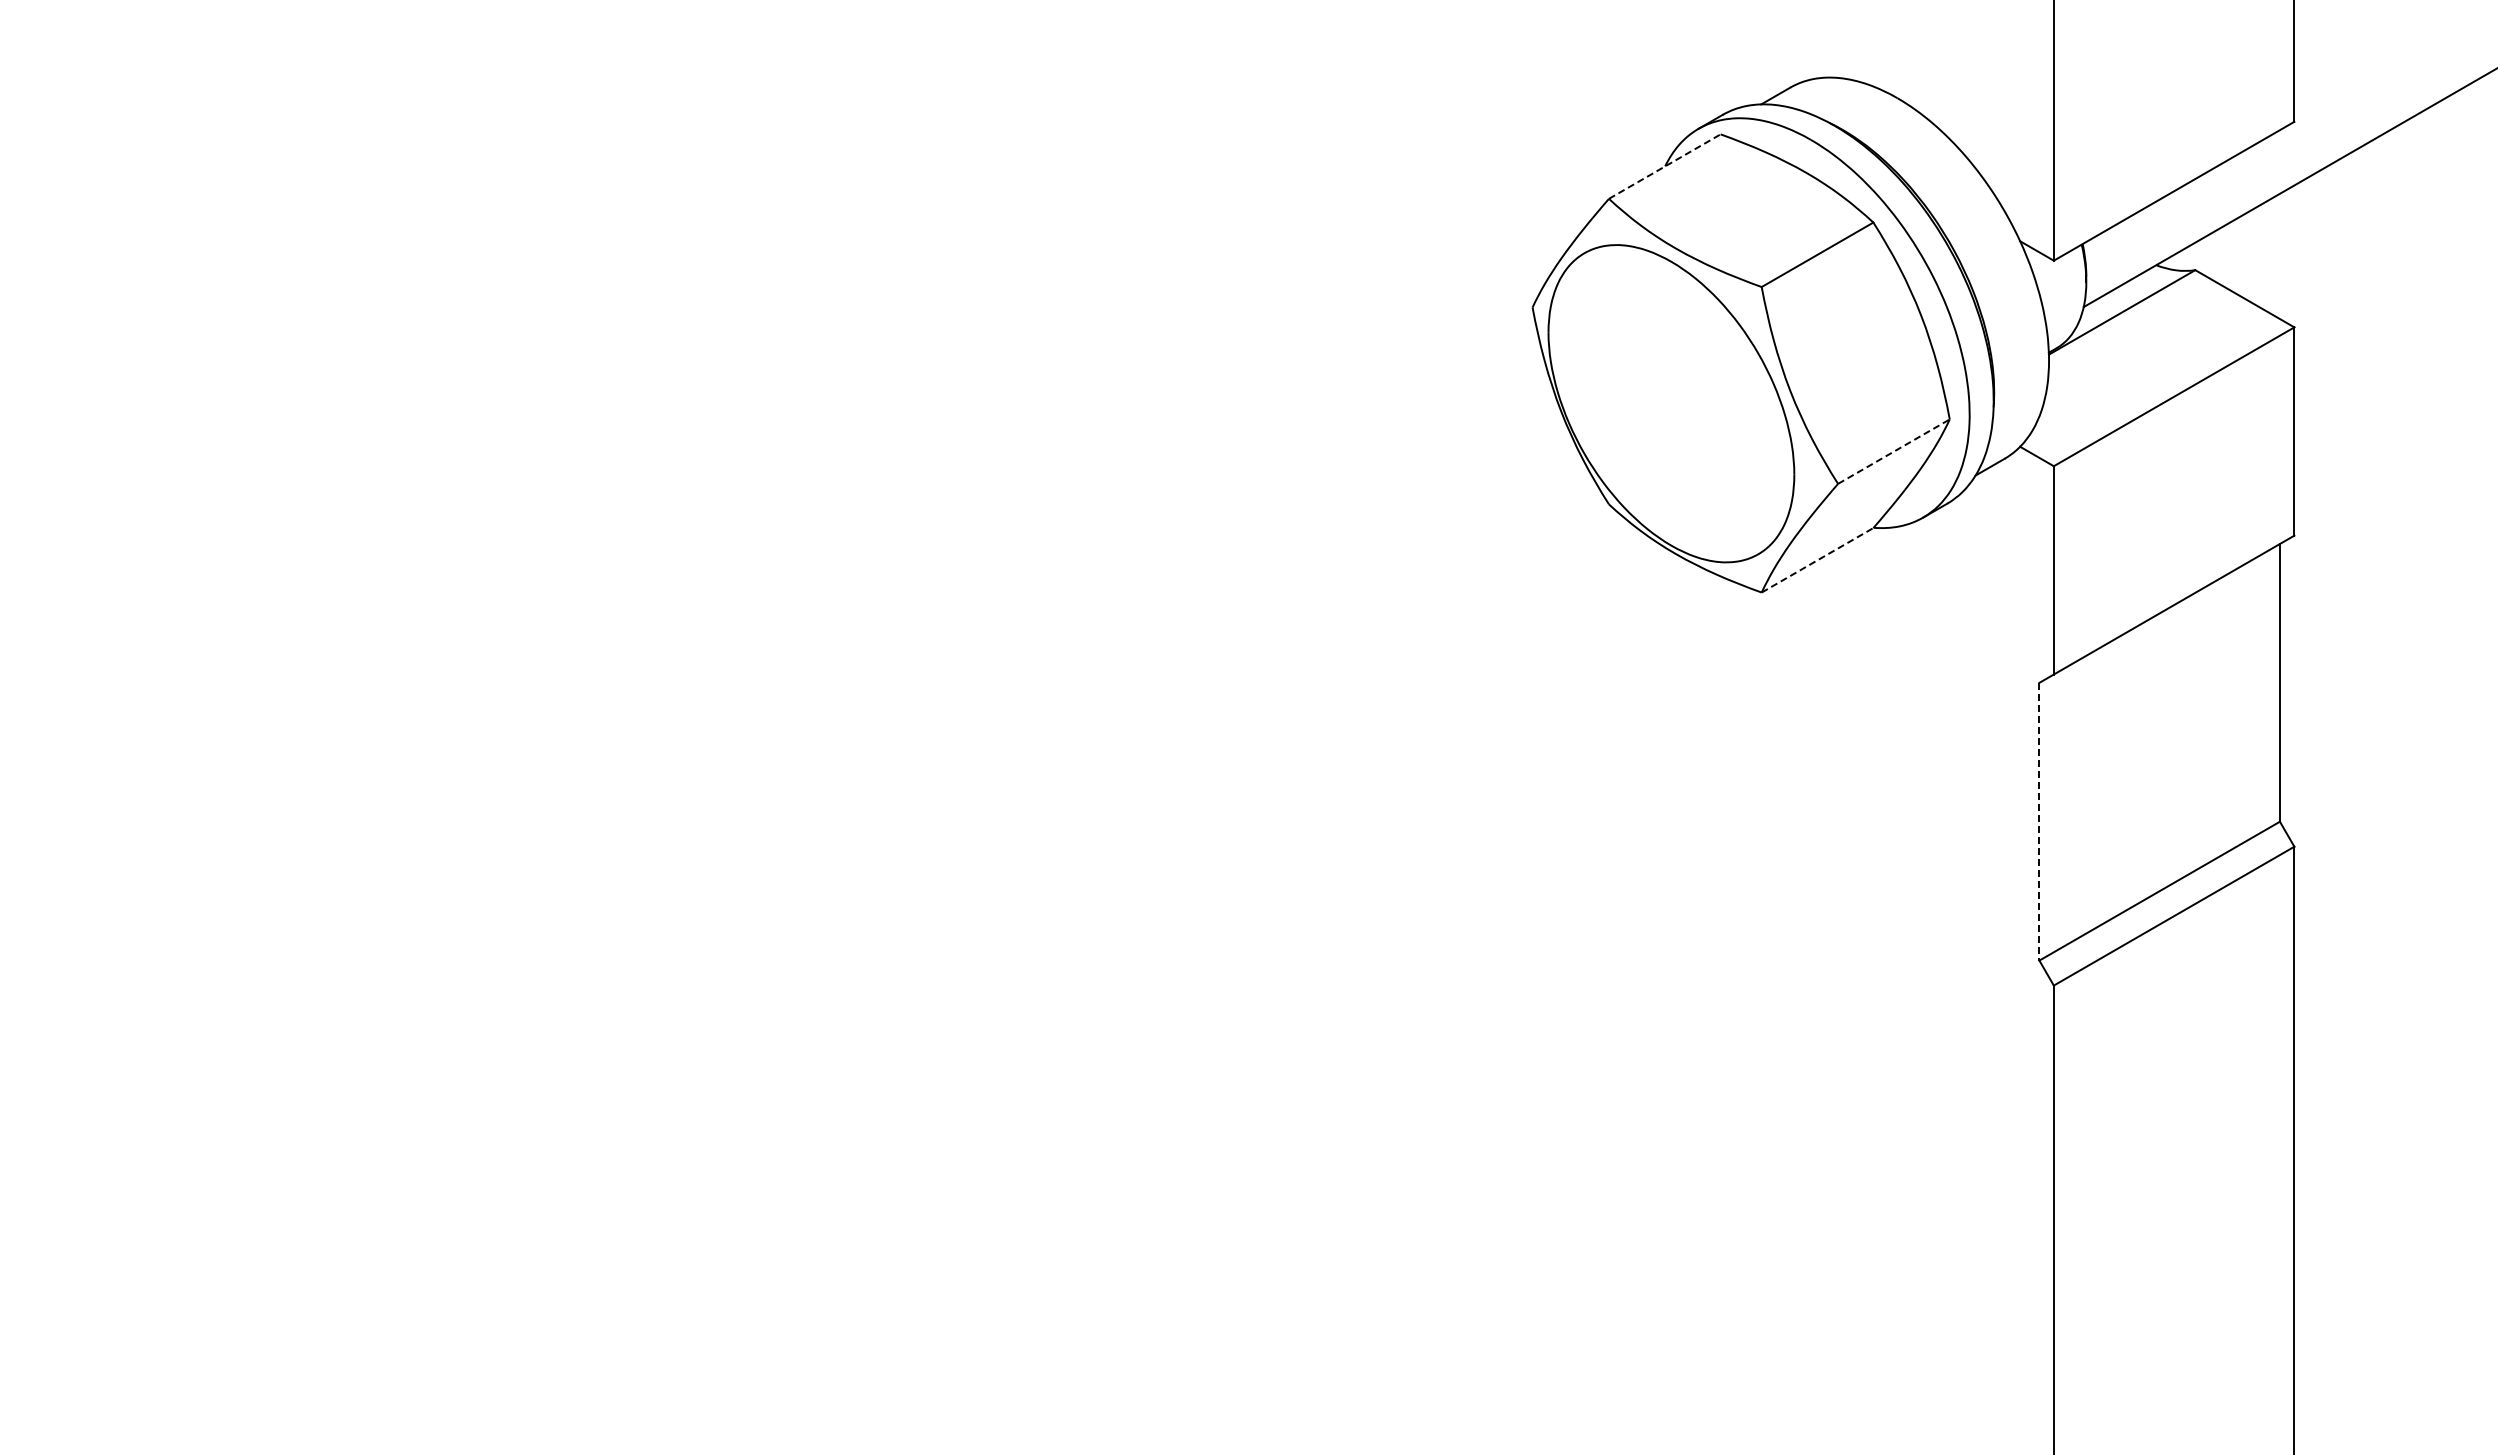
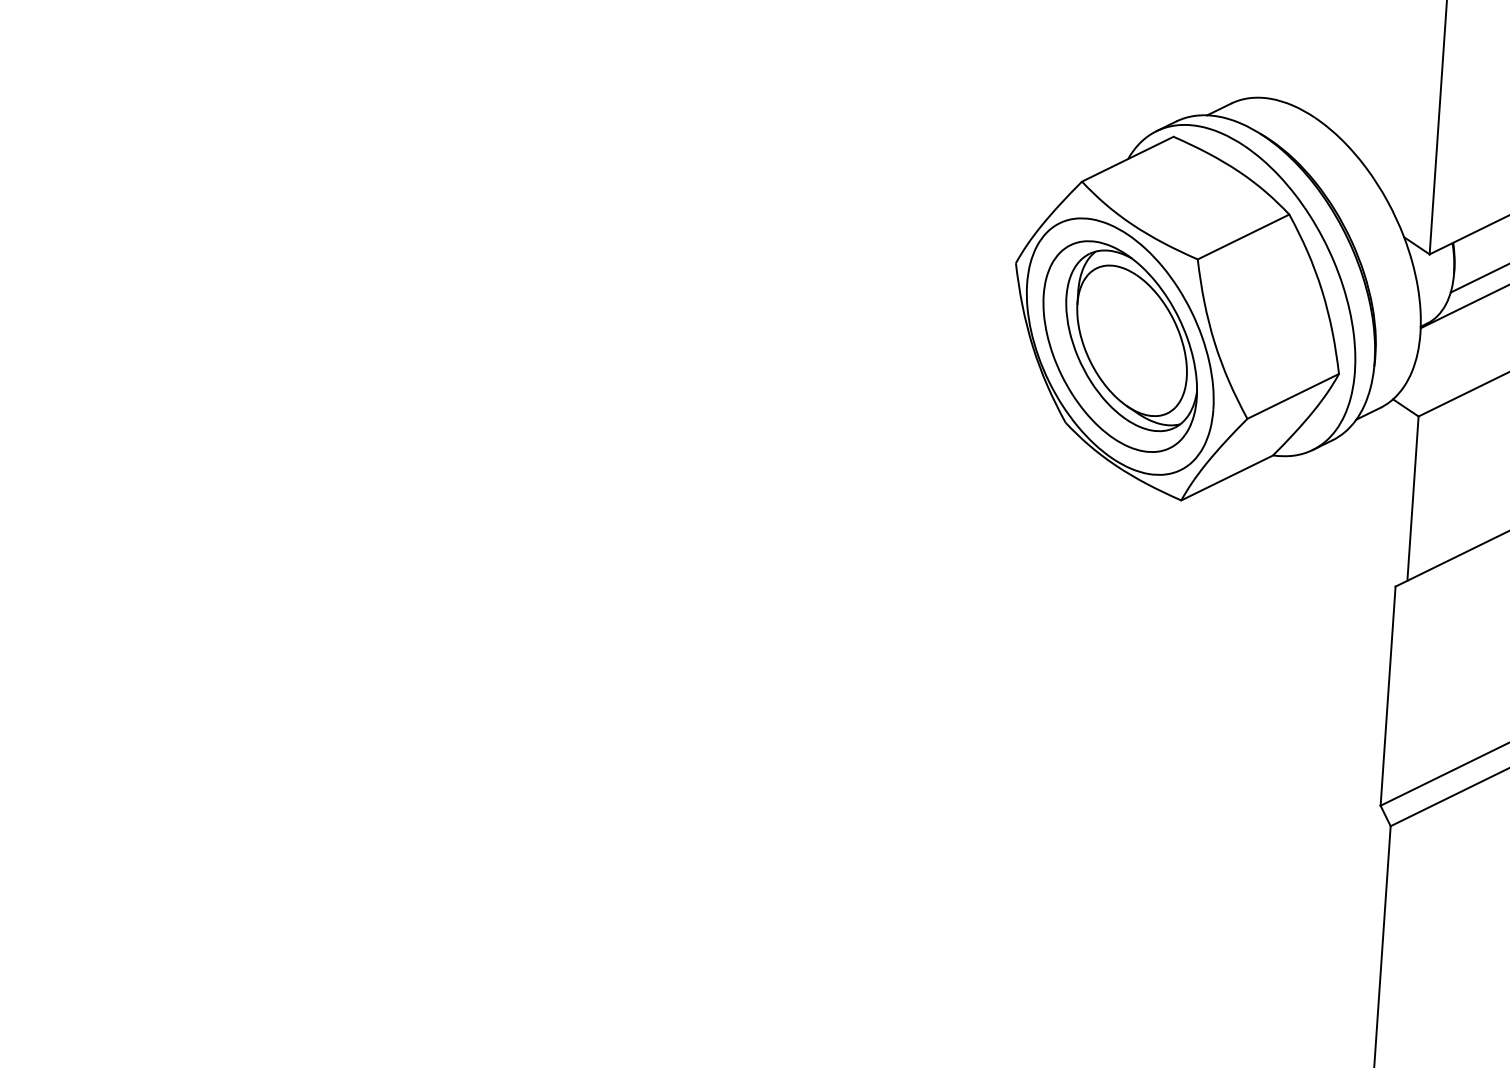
line: (1665, 166) -> (1128, 159), dashed -> solid
part: (1671, 403) -> (1120, 346), added
line: (1894, 451) -> (1293, 396), dashed -> solid
line: (1817, 560) -> (1227, 478), dashed -> solid
line: (2039, 821) -> (1388, 695), dashed -> solid

